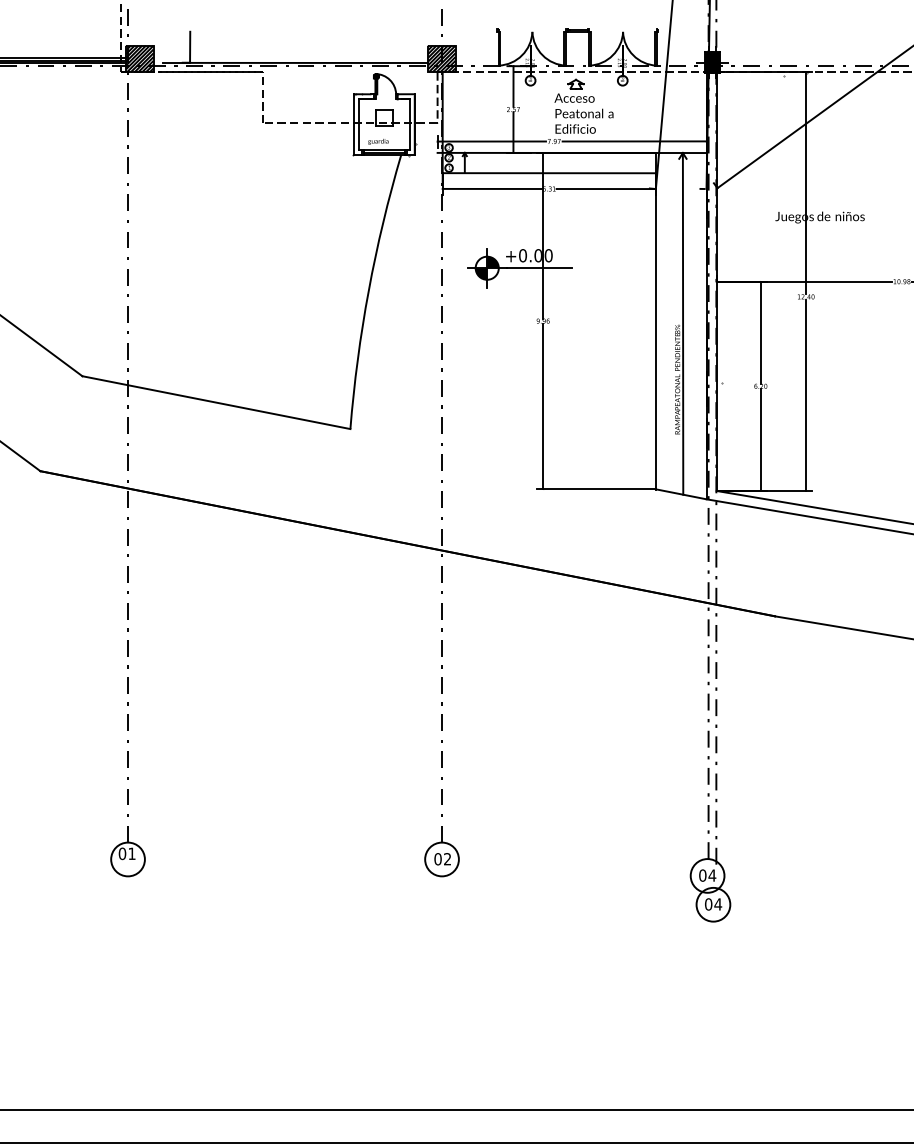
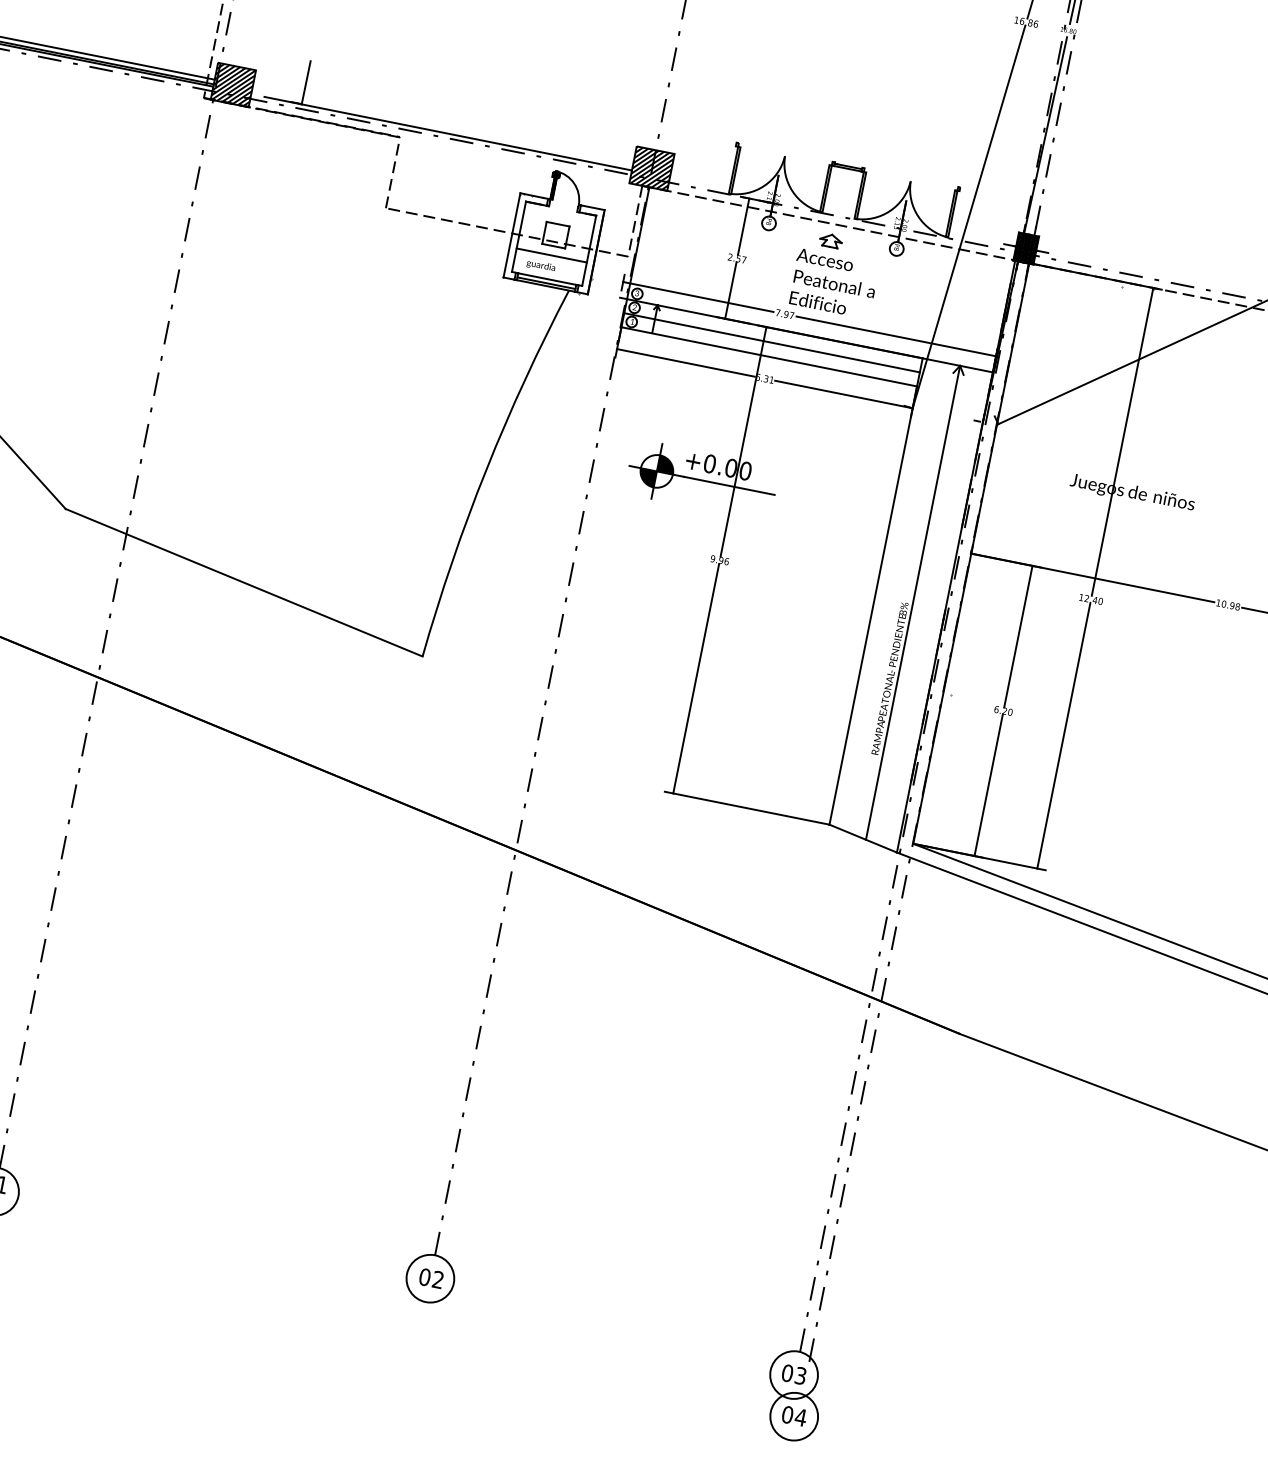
line: (384, 133) -> (551, 256), added
line: (548, 163) -> (770, 343), added
text: (712, 875) -> (801, 1375), 04 -> 03

